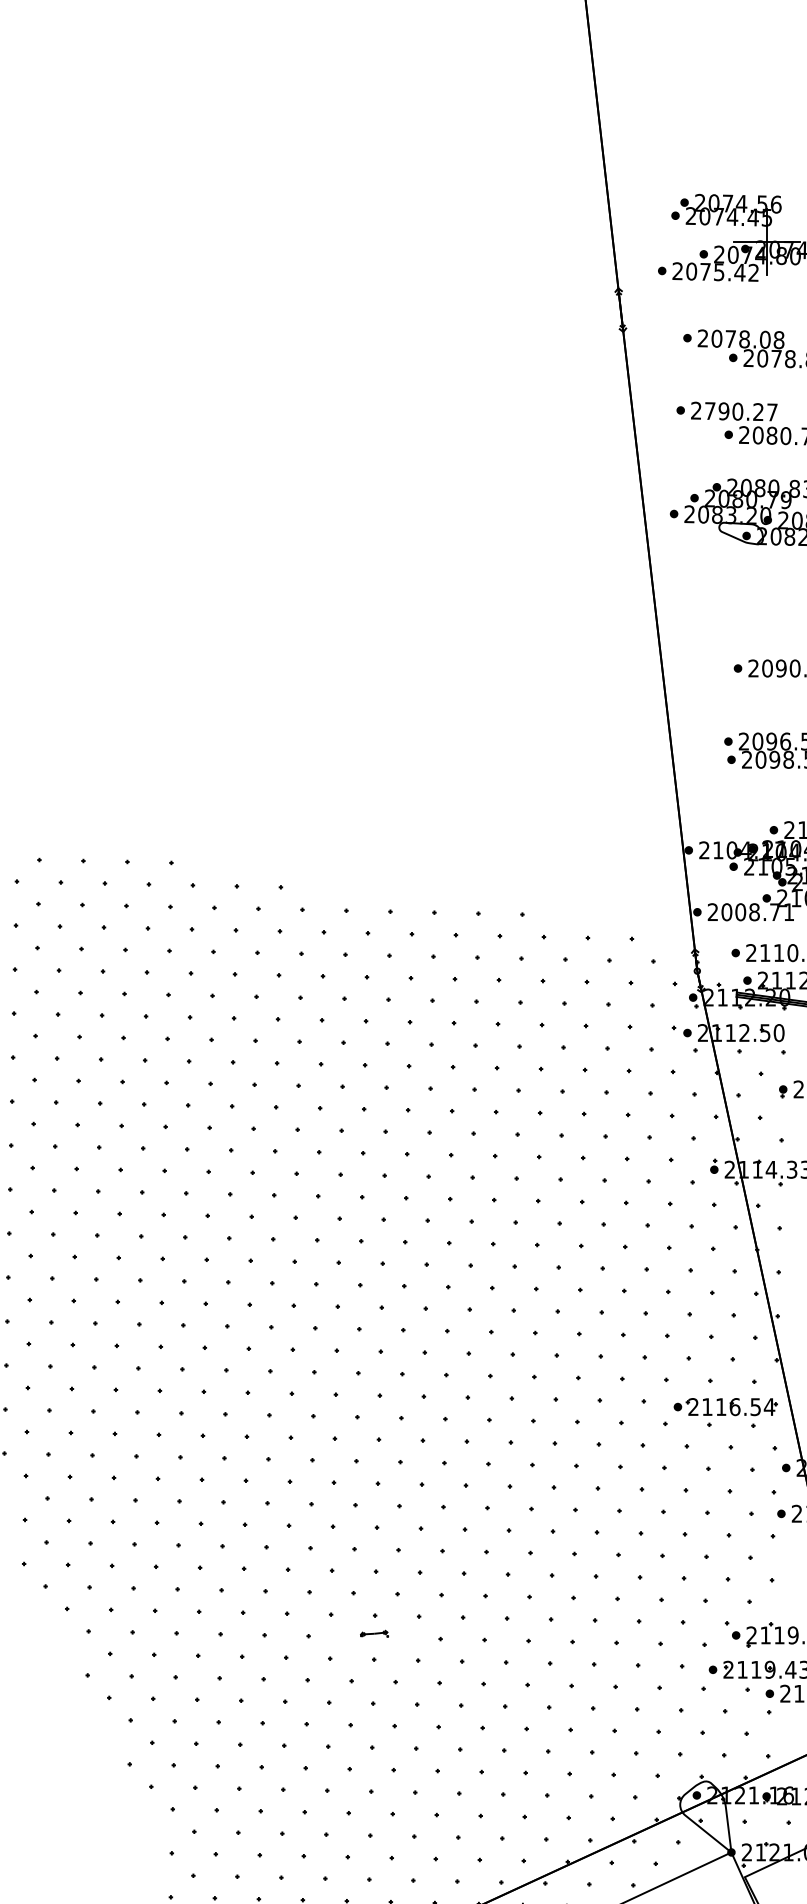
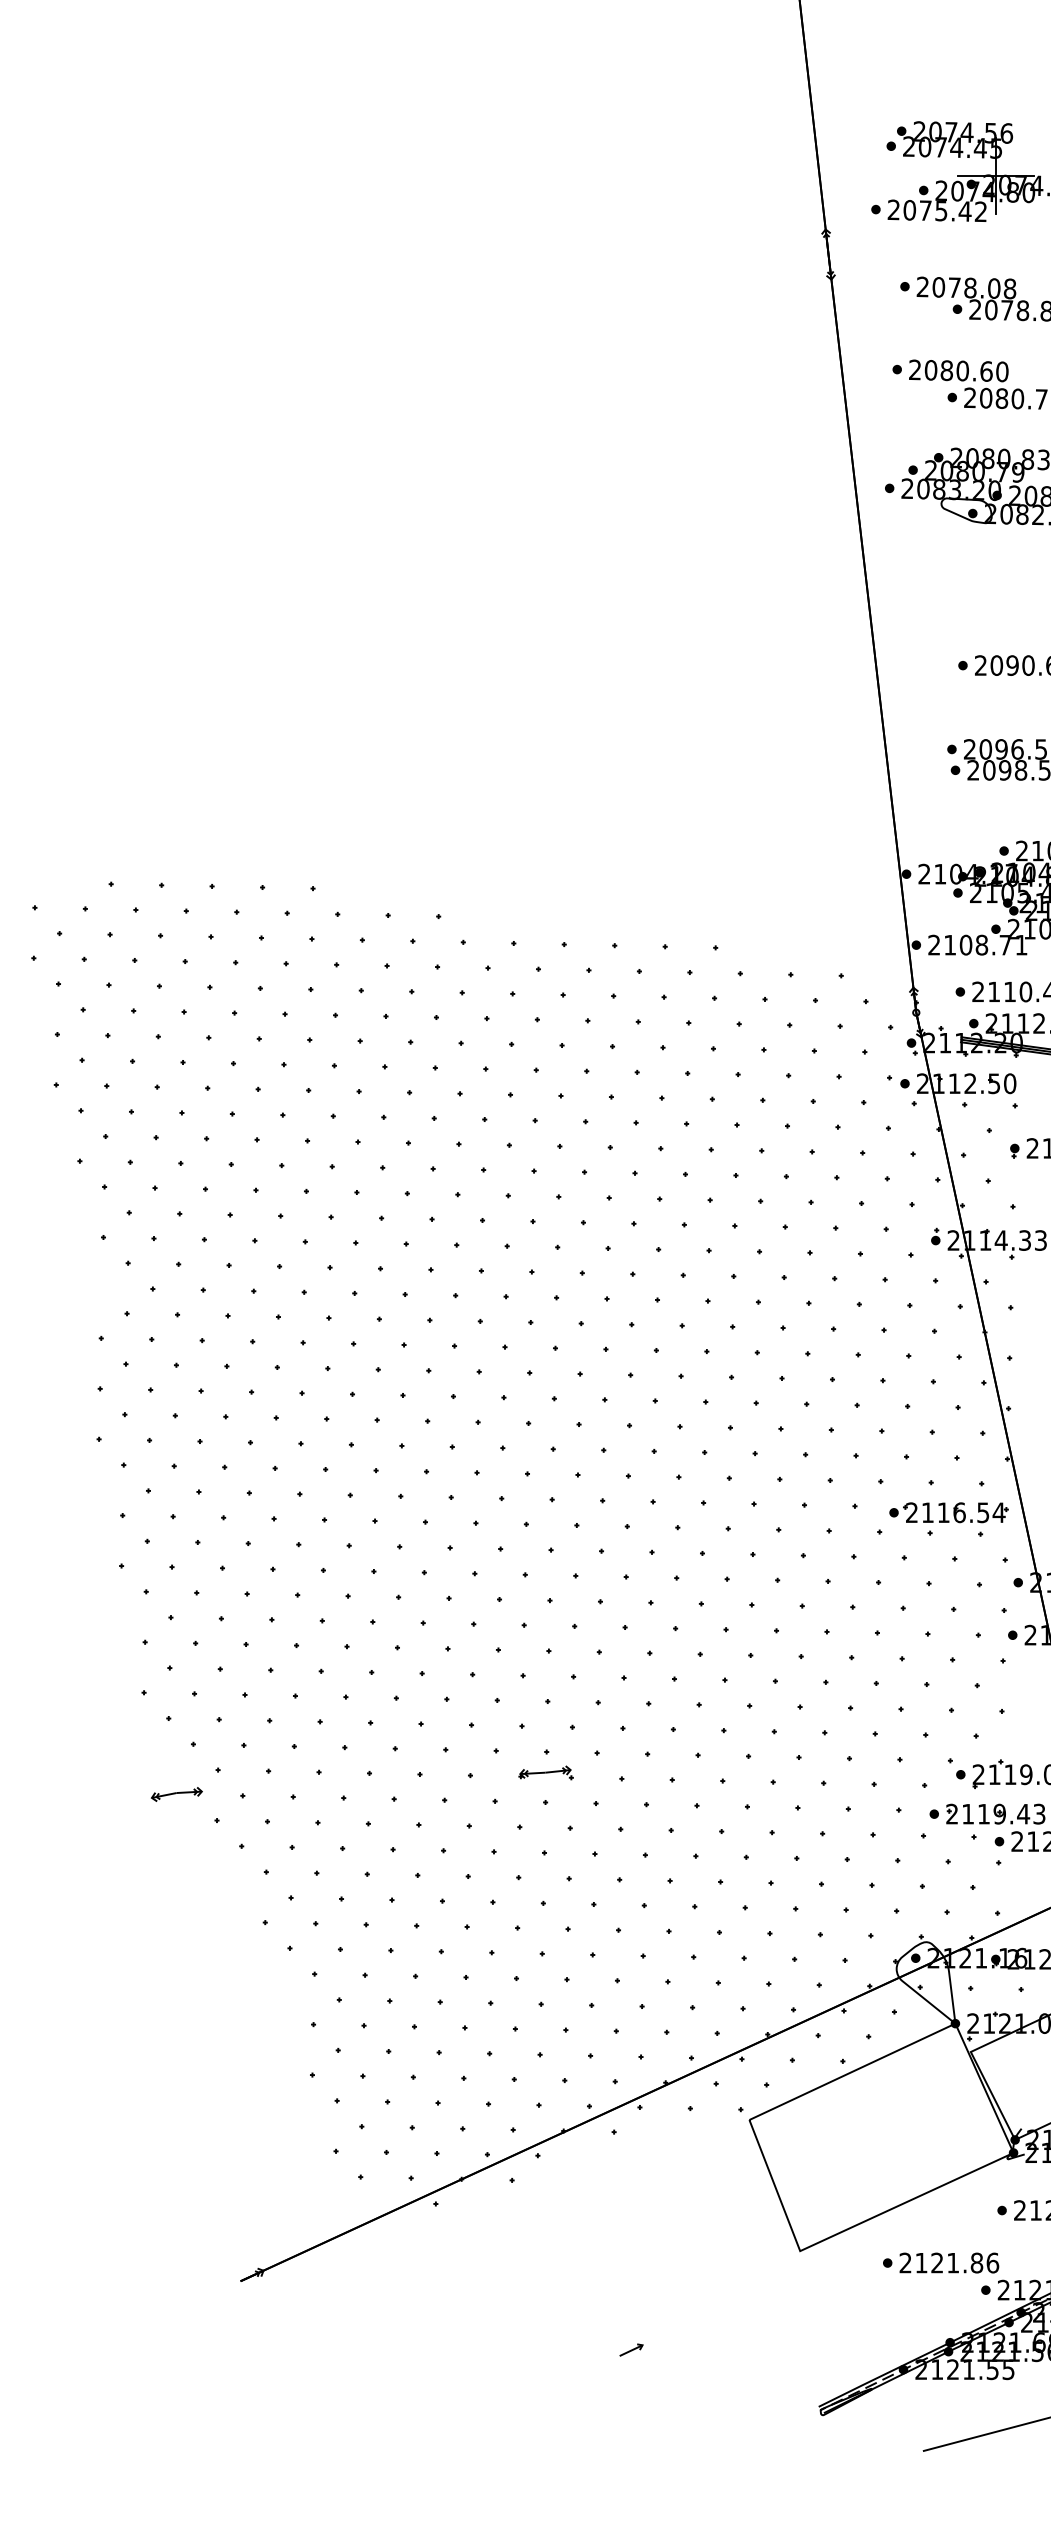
text: (741, 412) -> (966, 371), 2790.27 -> 2080.60
text: (727, 911) -> (950, 944), 2008.71 -> 2108.71
part: (374, 1633) -> (545, 1772), size x1.67
part: (52, 1652) -> (176, 1794), added

